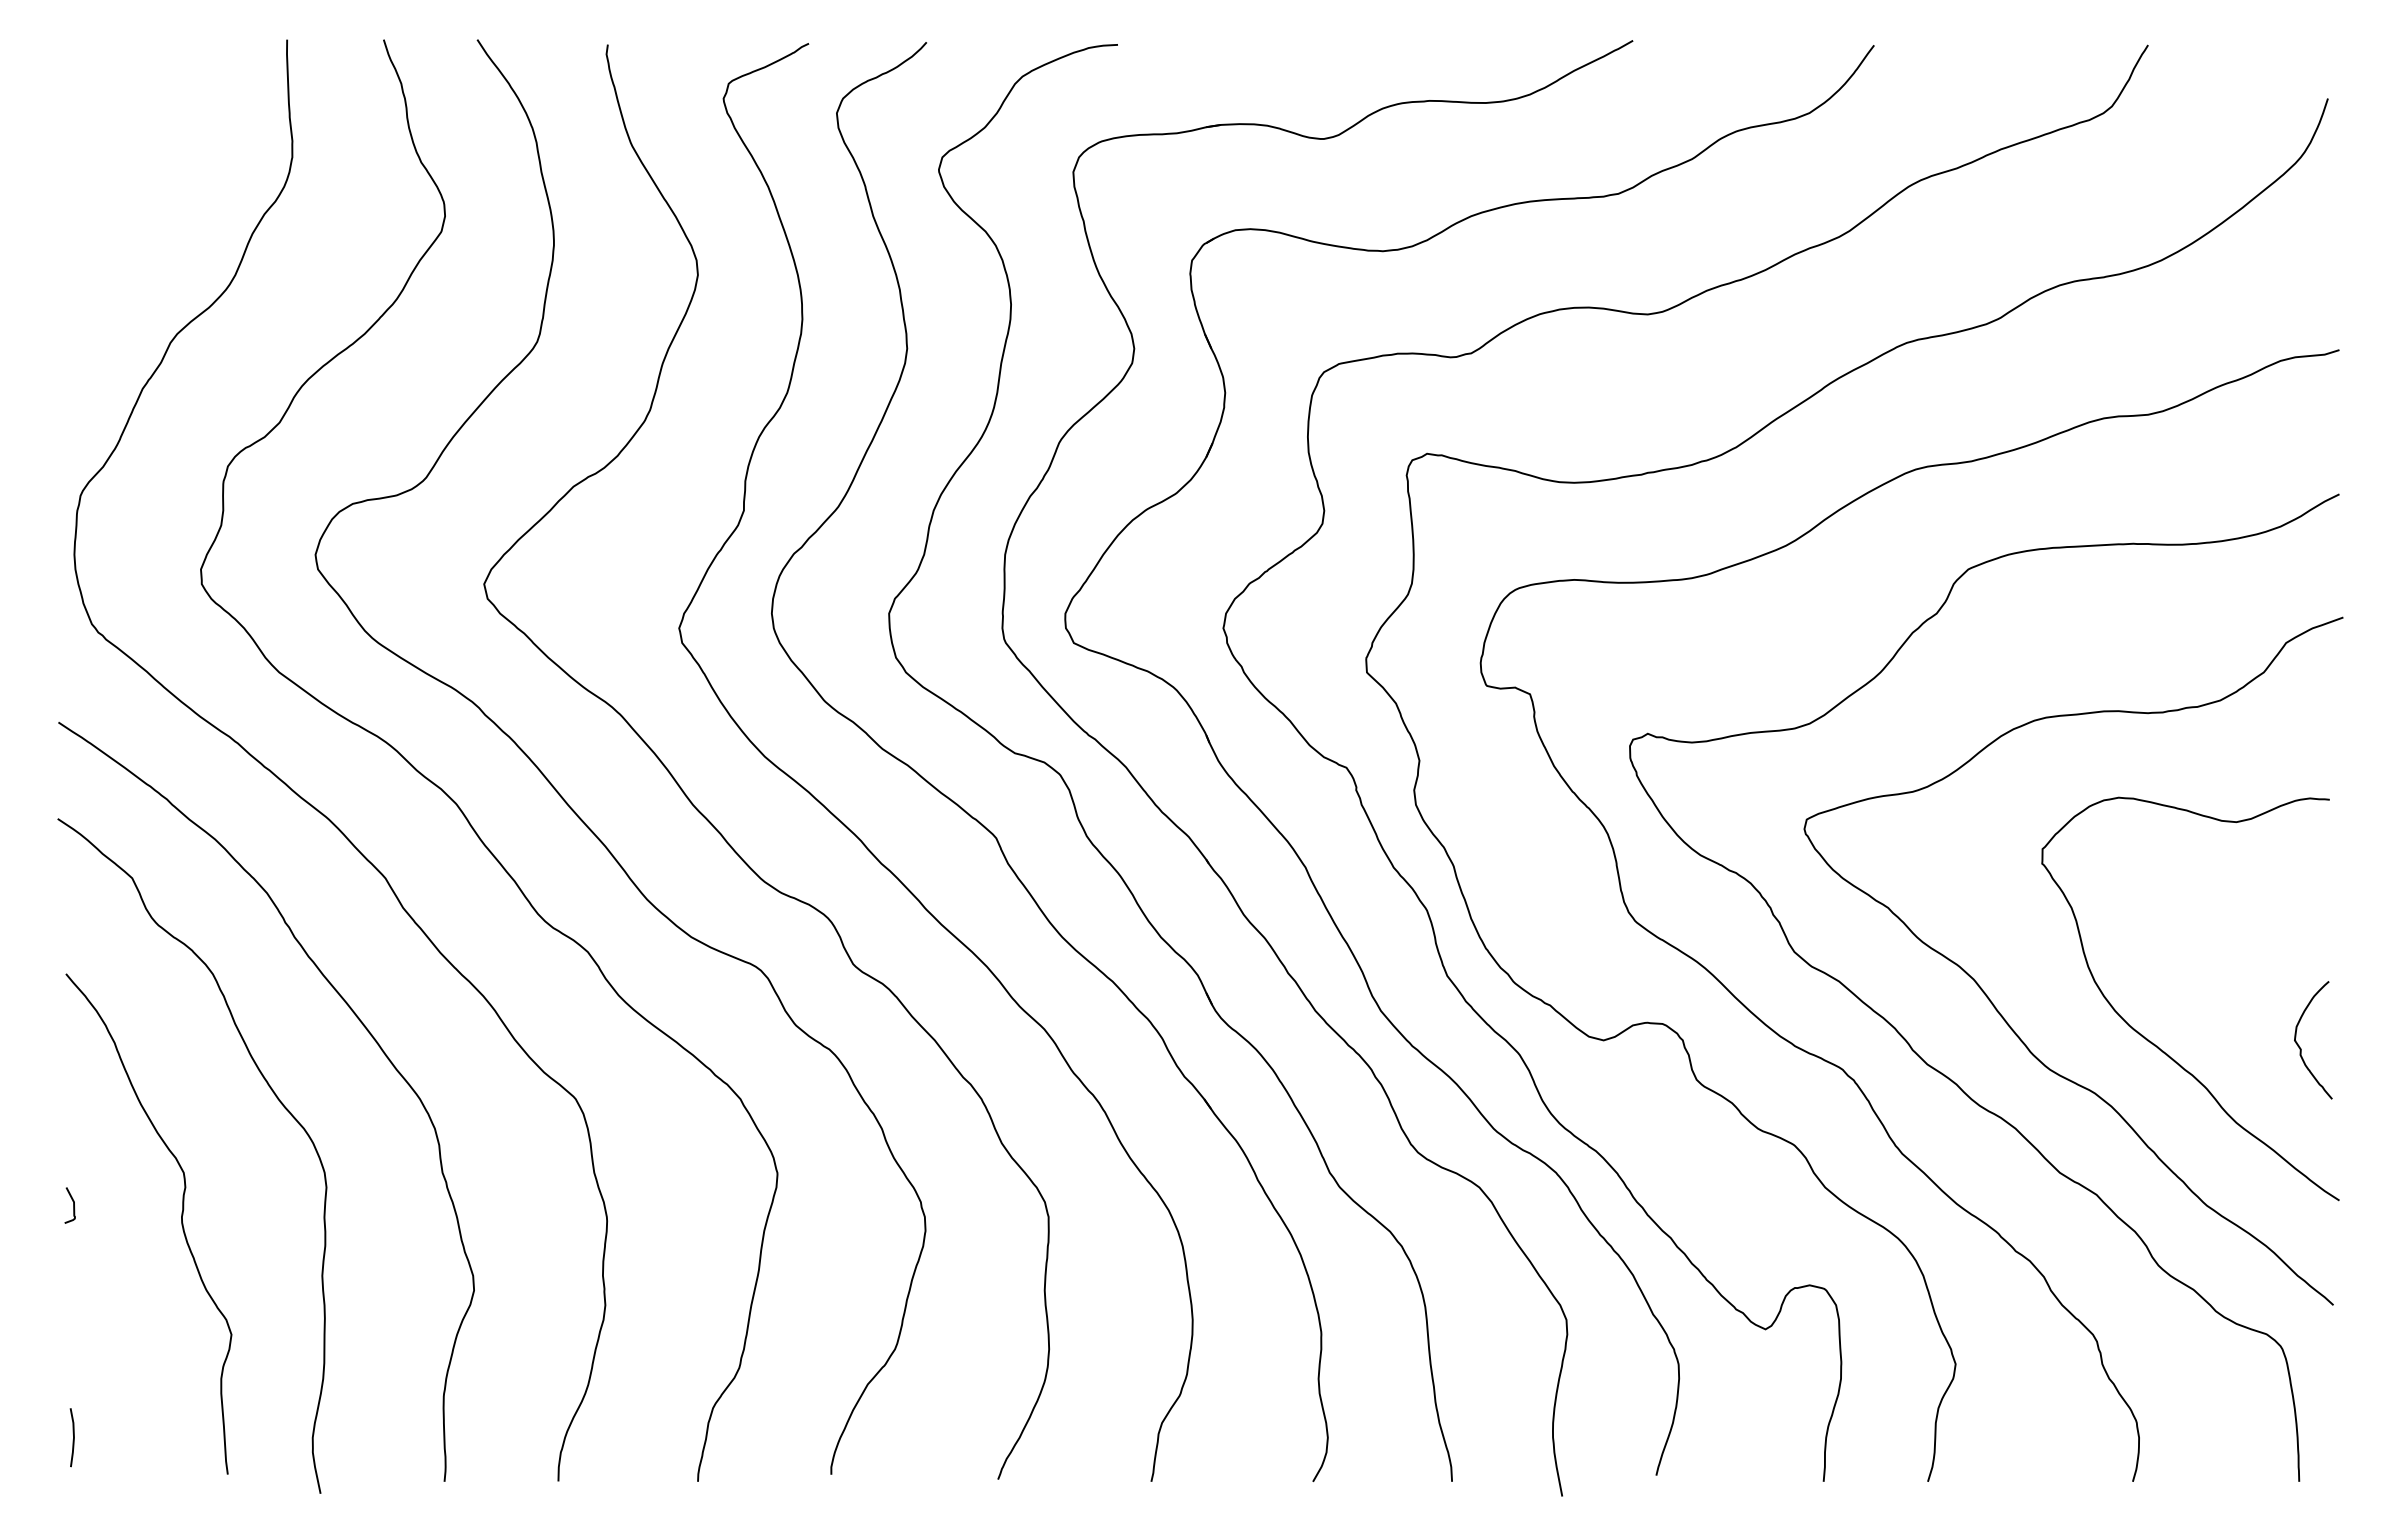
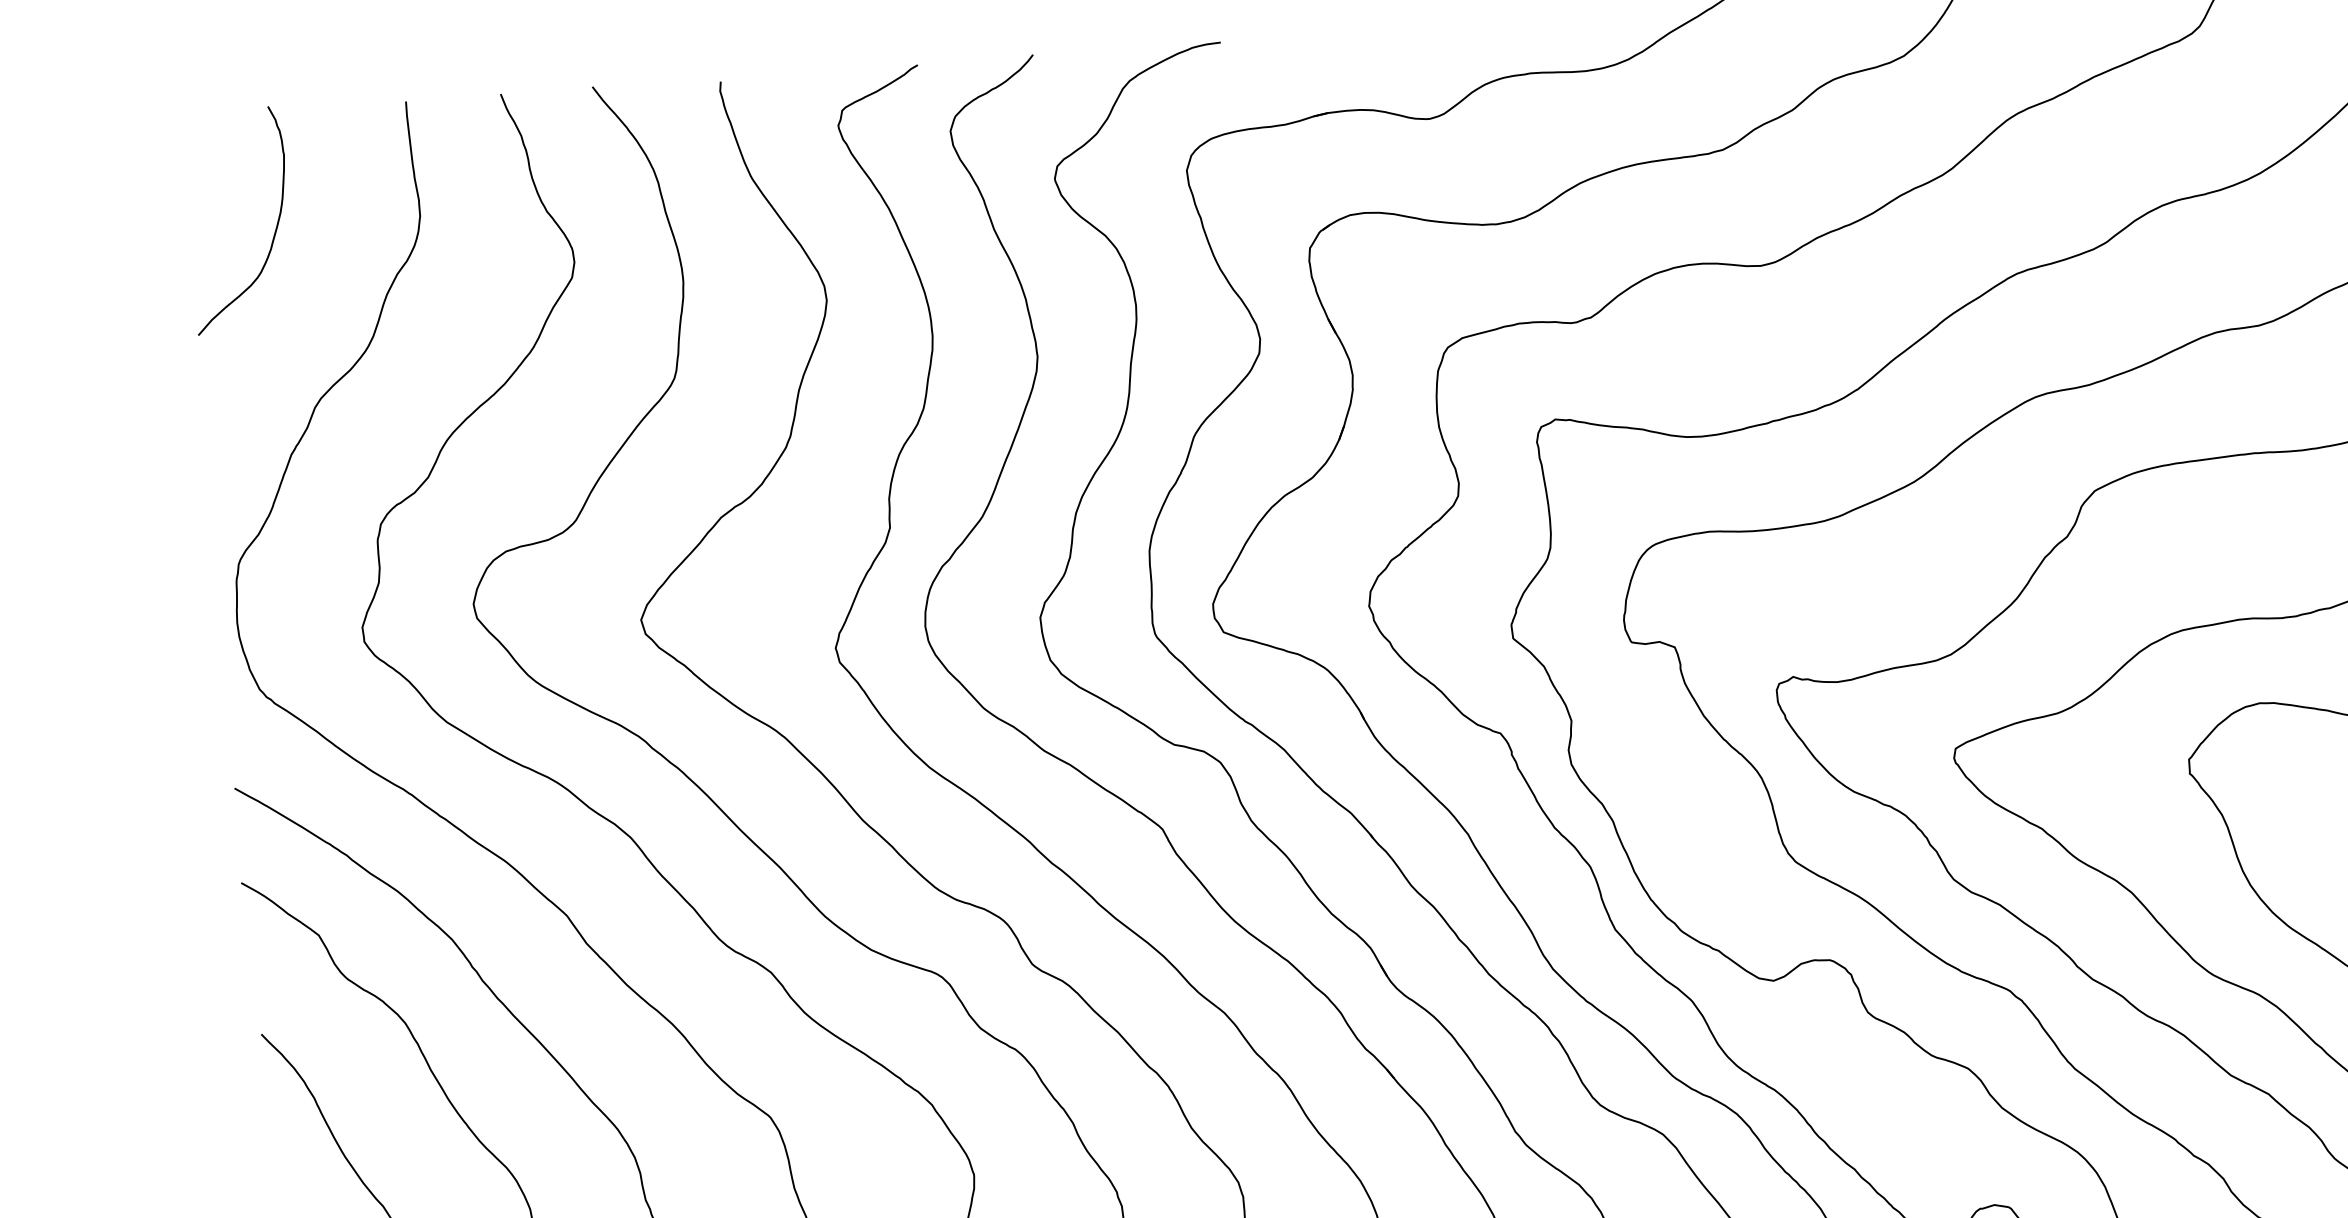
curve: (144, 158) -> (275, 229), added

